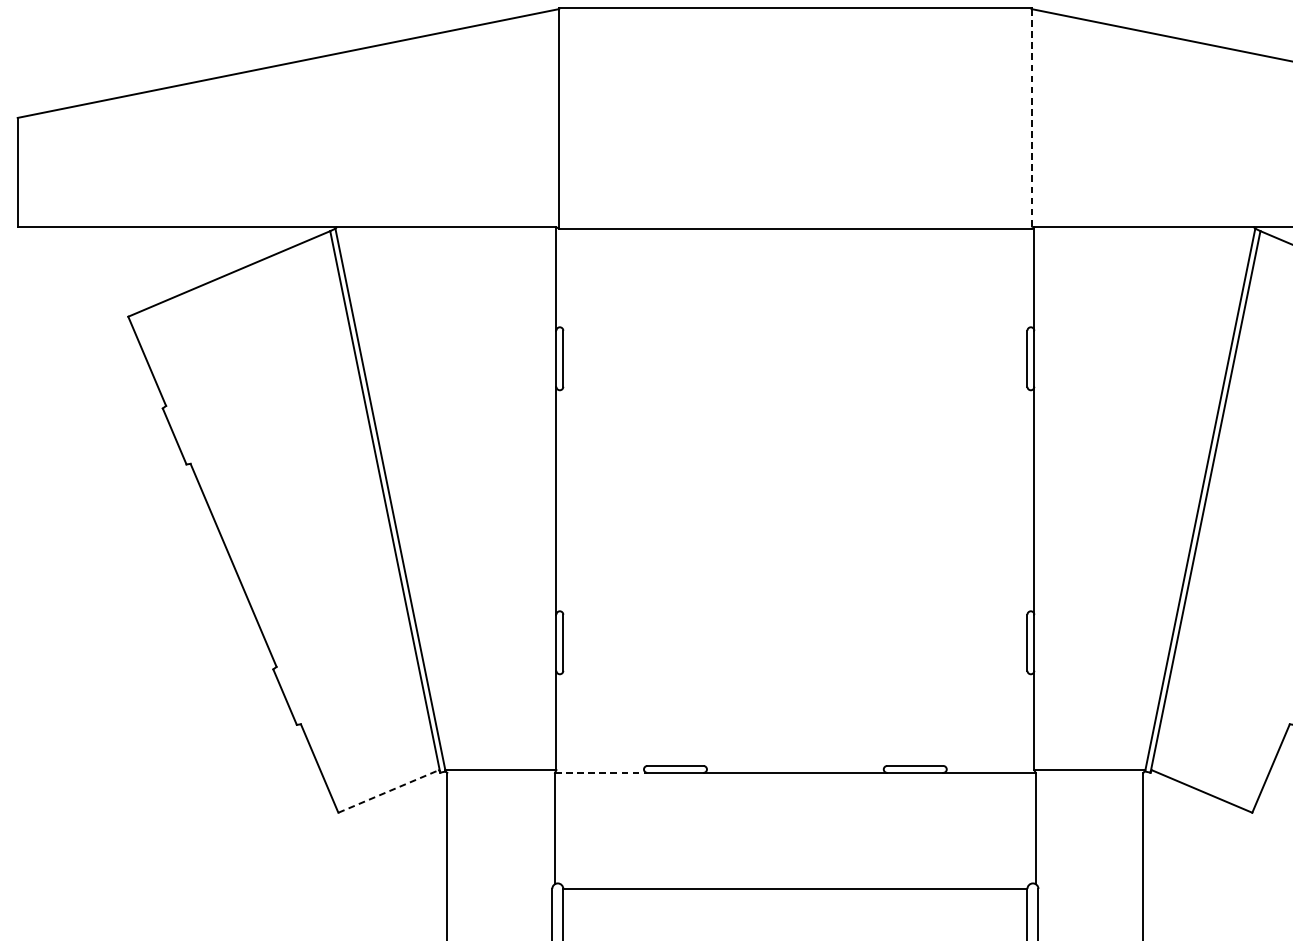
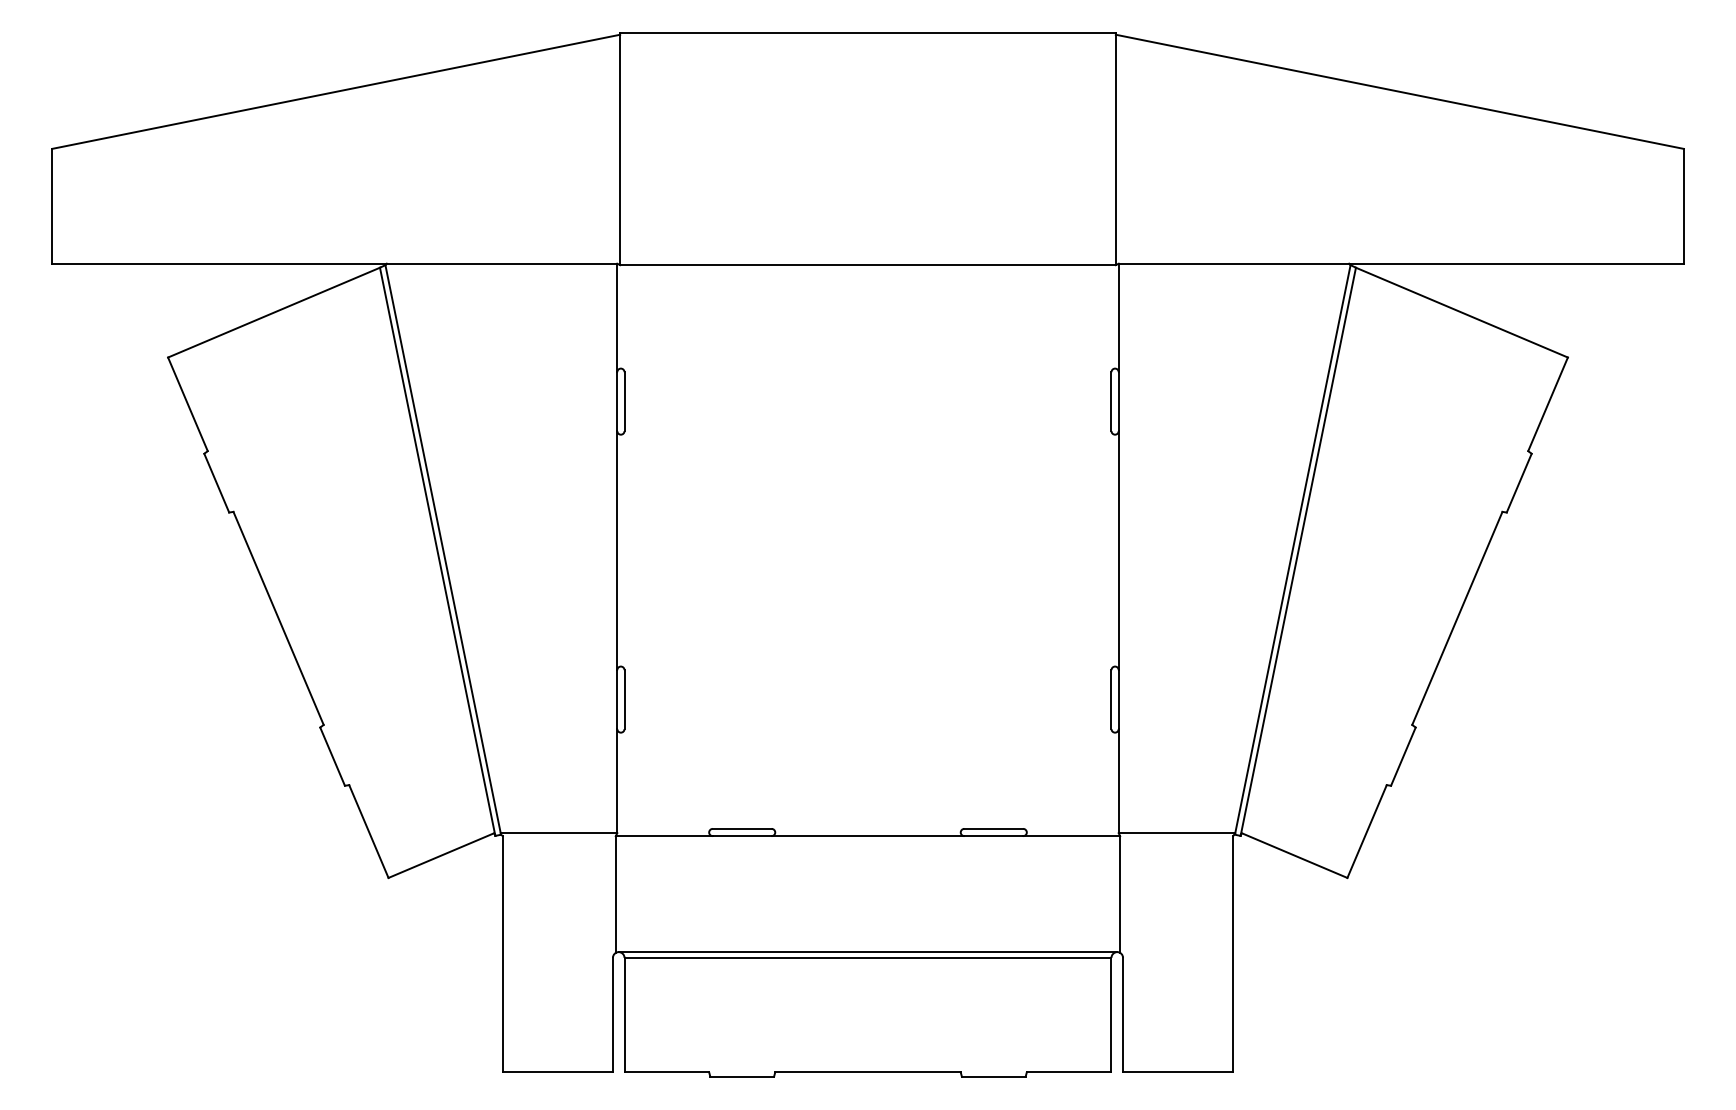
line: (1031, 119) -> (1115, 150), dashed -> solid
line: (601, 773) -> (664, 836), dashed -> solid
line: (387, 791) -> (440, 855), dashed -> solid
line: (794, 883) -> (867, 952), added

